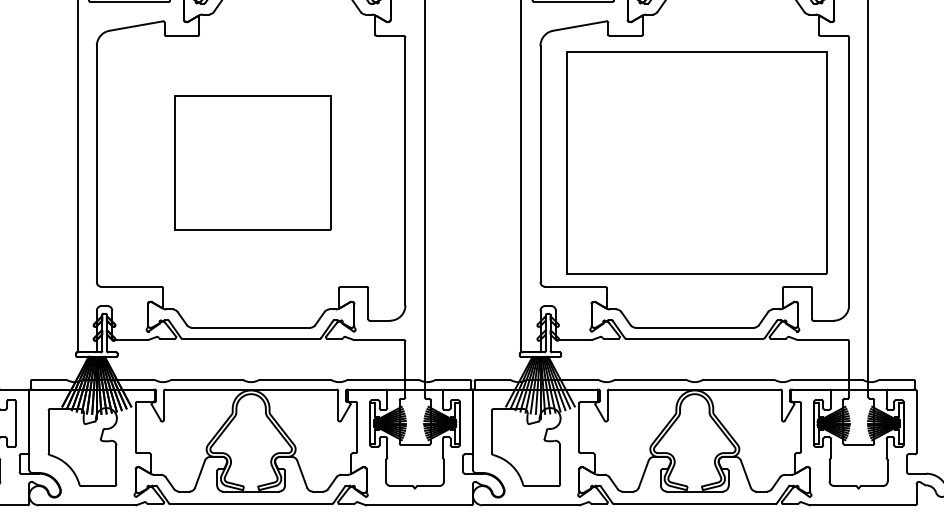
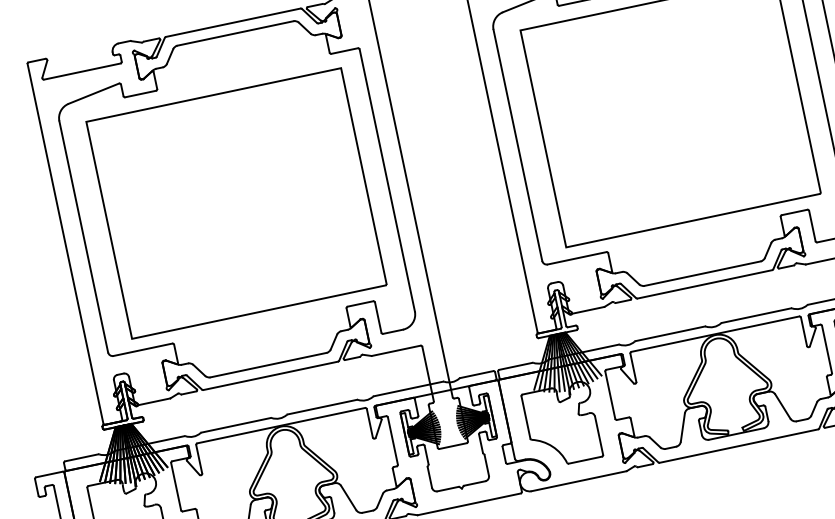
part: (252, 162) -> (235, 203), size x1.67

